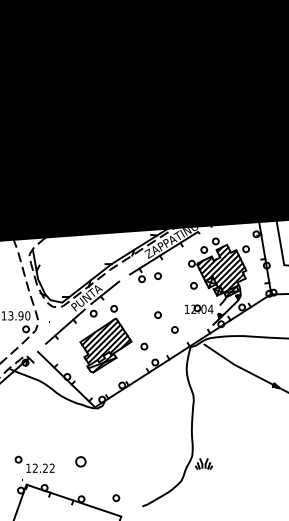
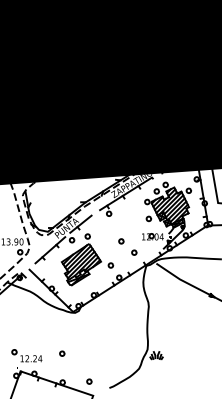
part: (157, 275) -> (120, 210), removed
part: (80, 461) -> (61, 353), size x0.62
text: (51, 467) -> (39, 358), 12.22 -> 12.24

